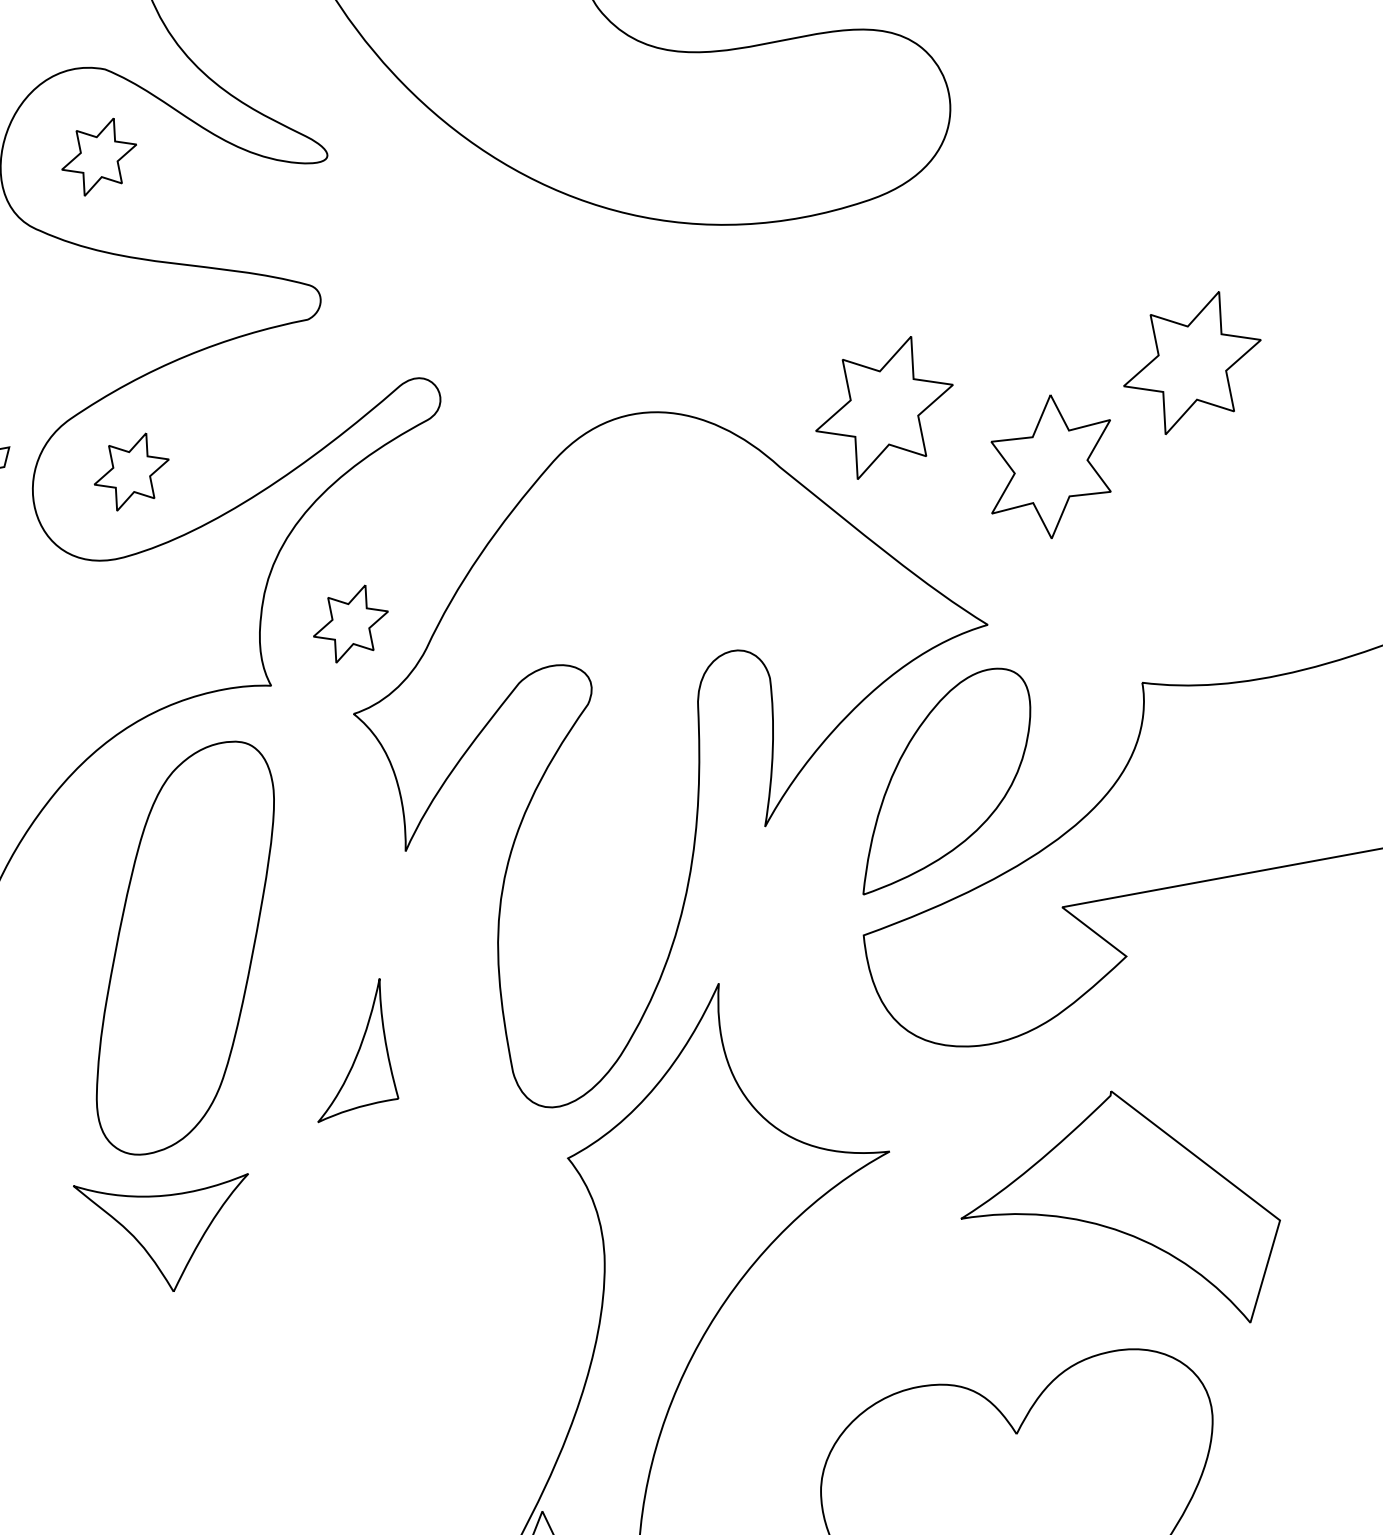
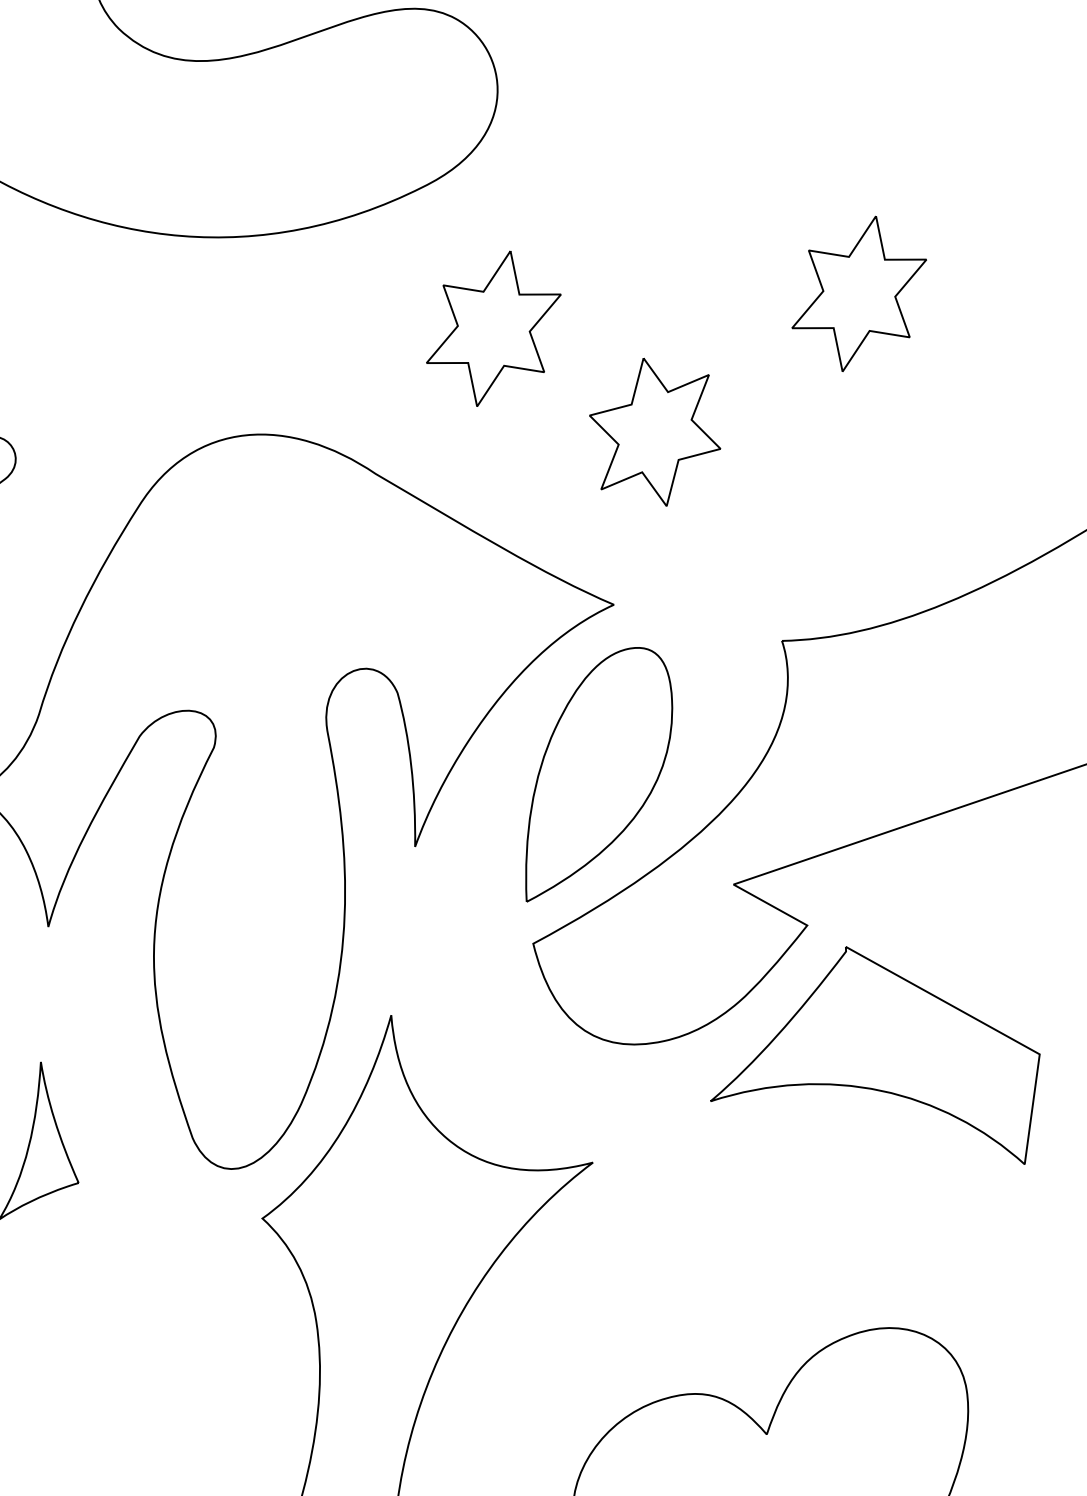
part: (1192, 362) -> (859, 293), moved
part: (884, 407) -> (493, 328), moved
part: (1120, 1206) -> (873, 1064), moved

